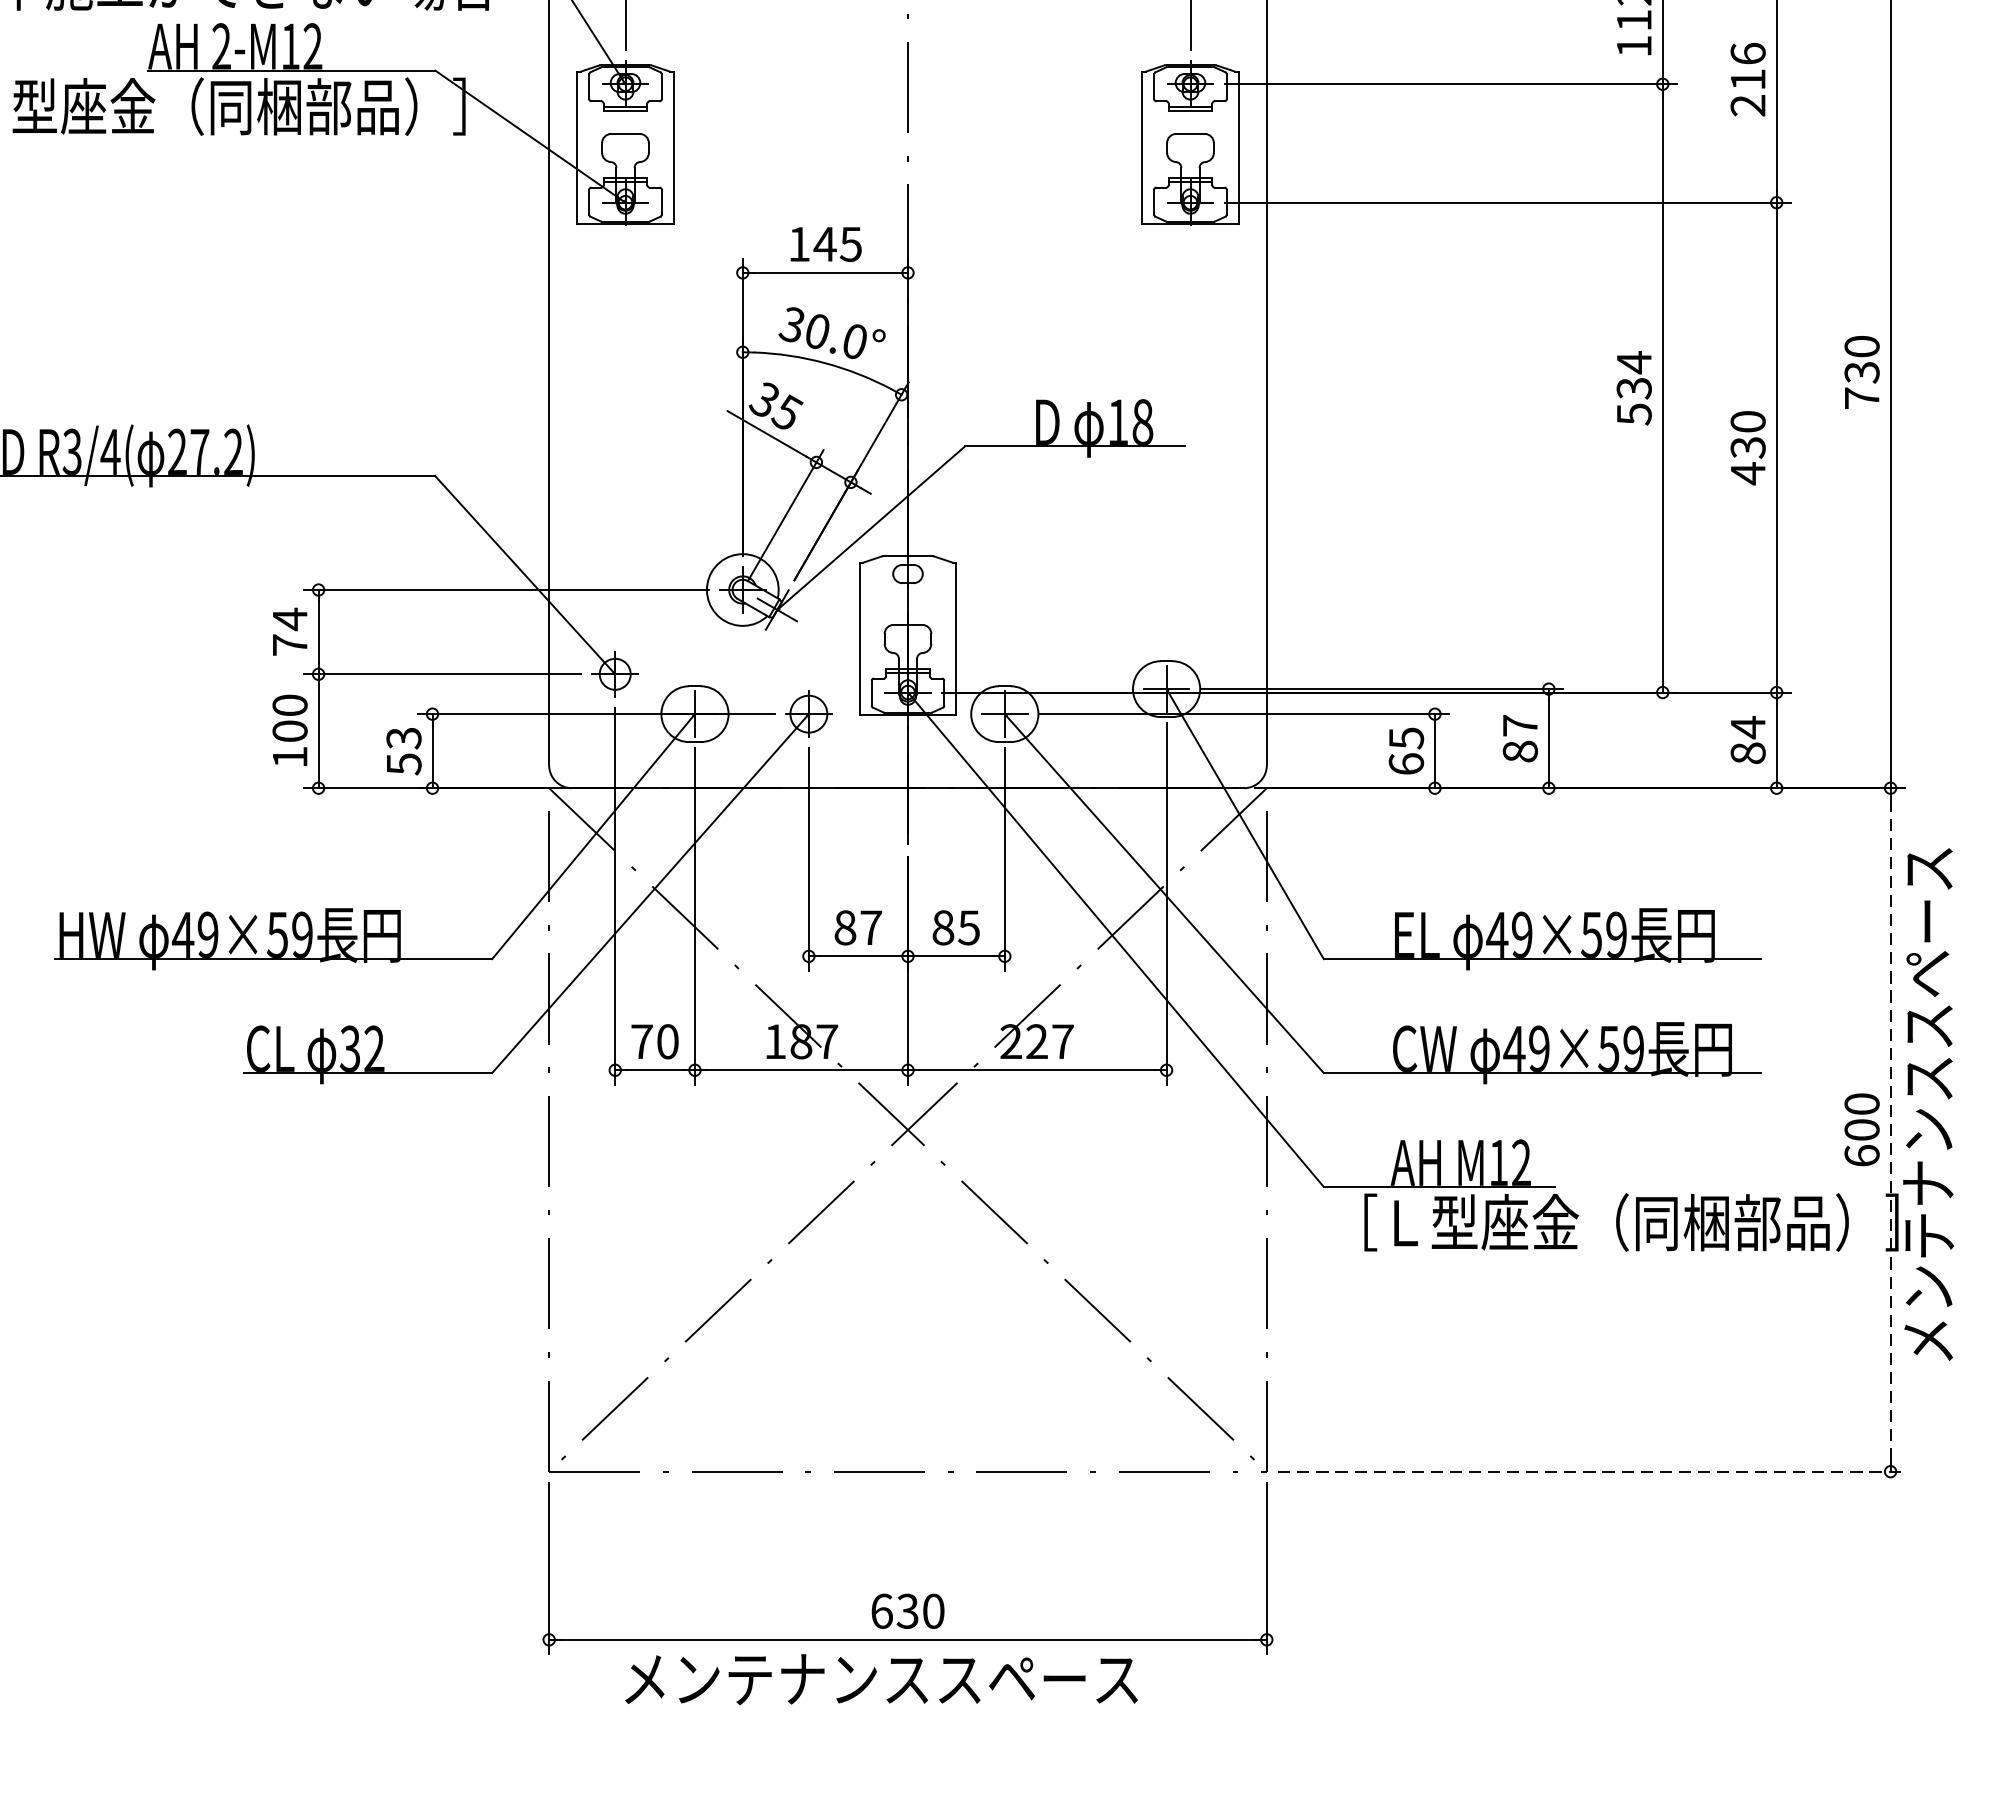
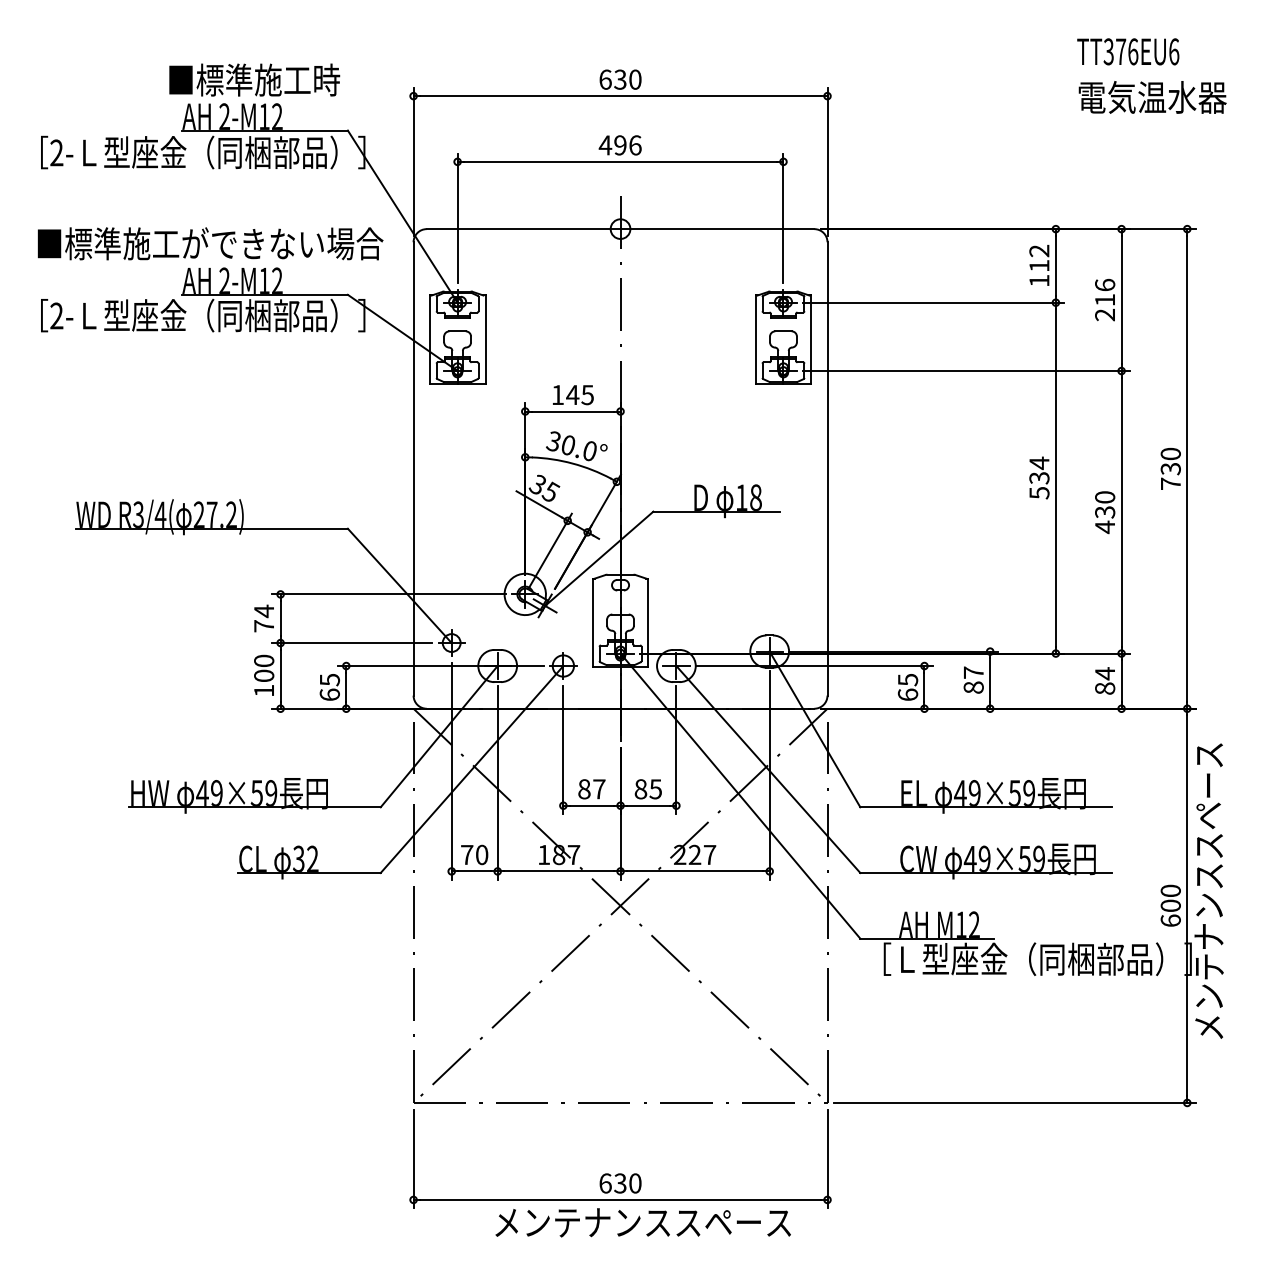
text: (403, 751) -> (329, 687), 53 -> 65
line: (1890, 1129) -> (1187, 905), dashed -> solid
line: (1591, 1470) -> (1014, 1102), dashed -> solid
text: (880, 1678) -> (642, 1222), moved

